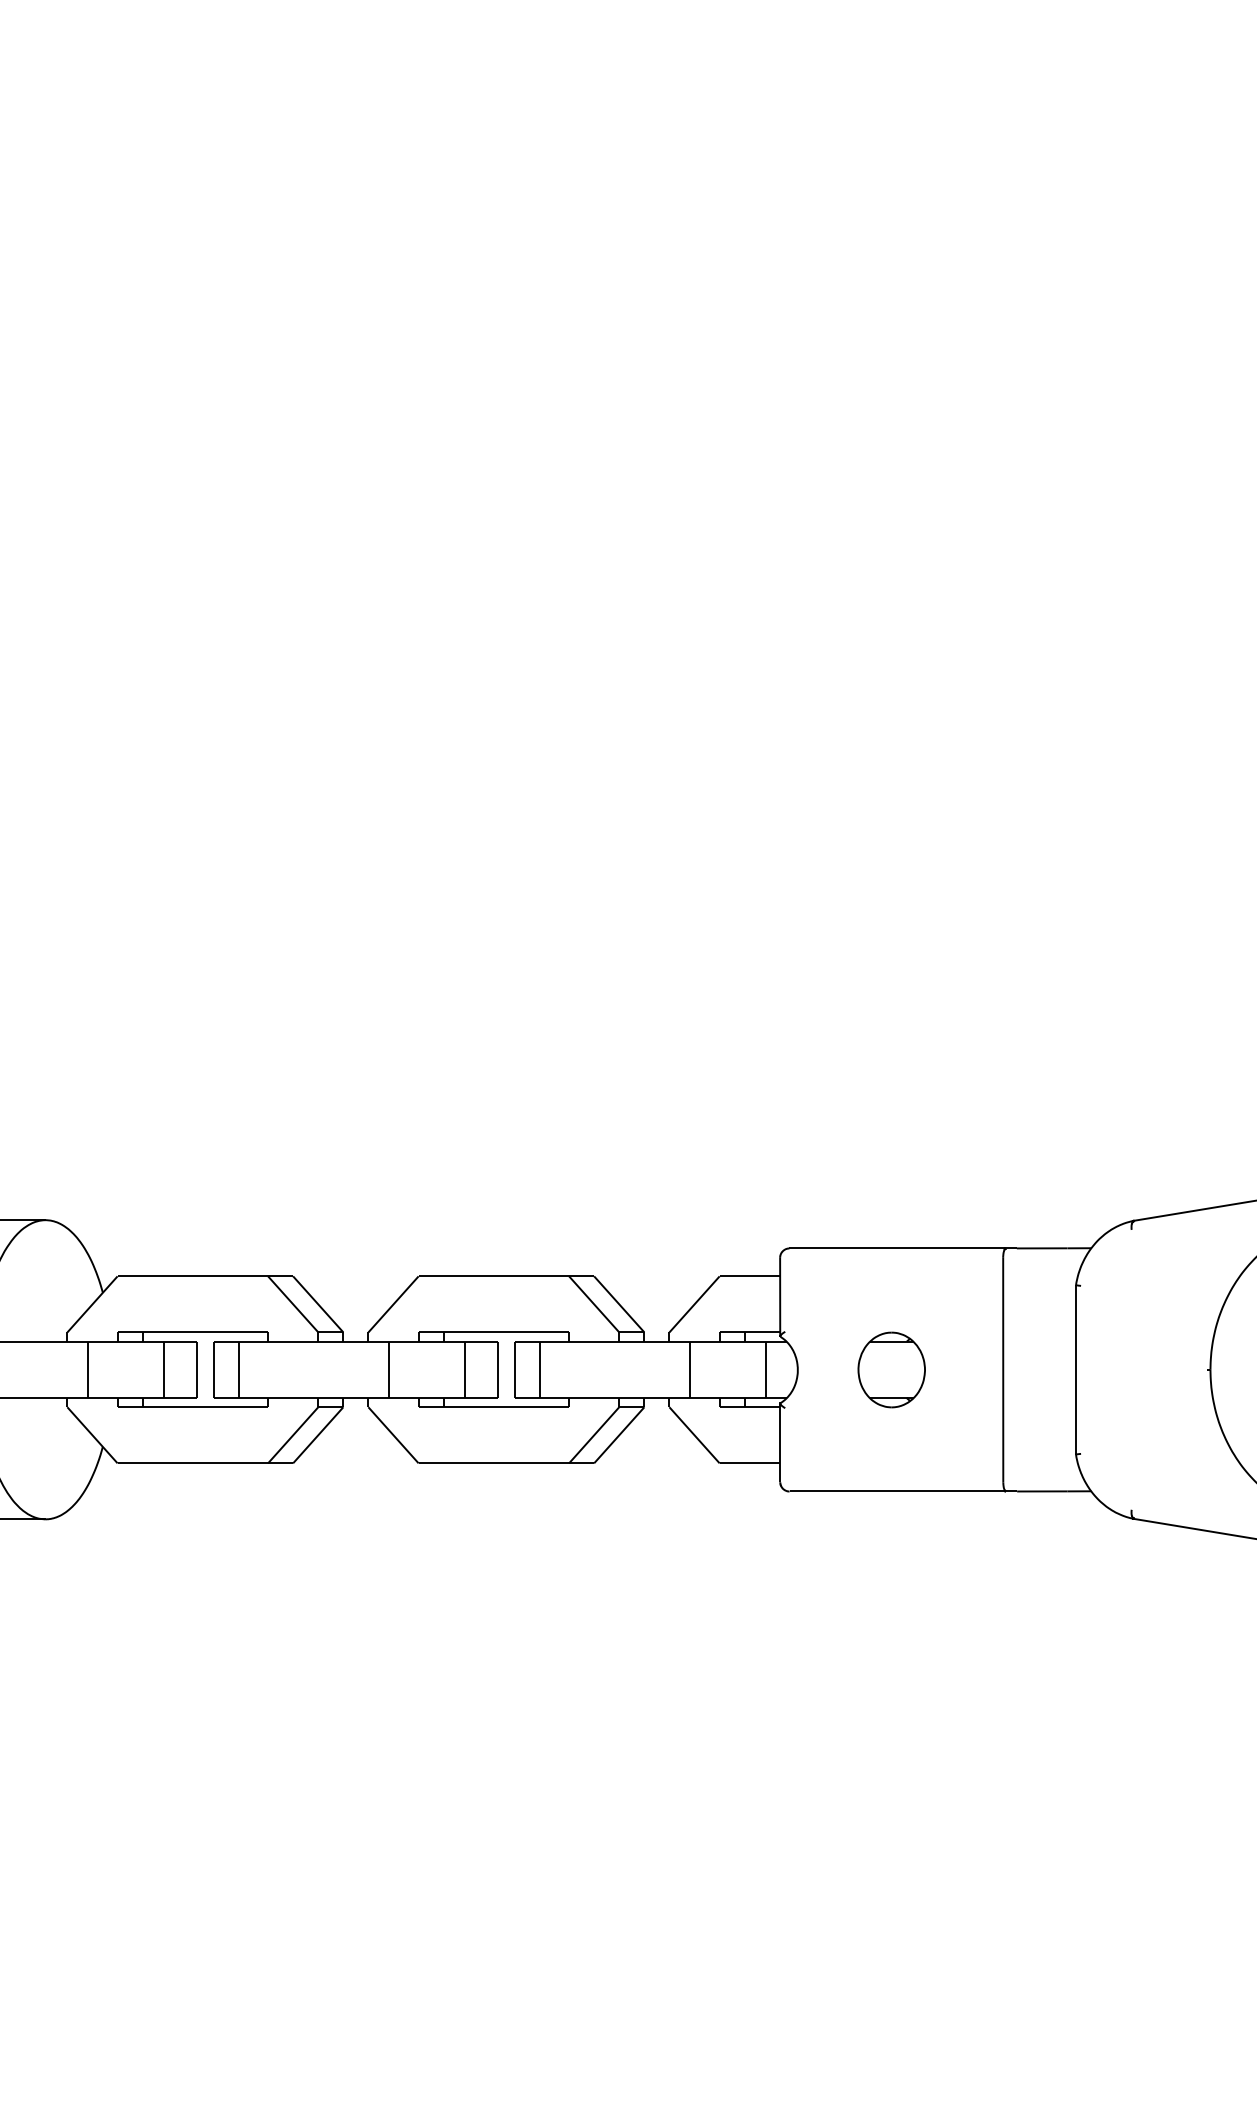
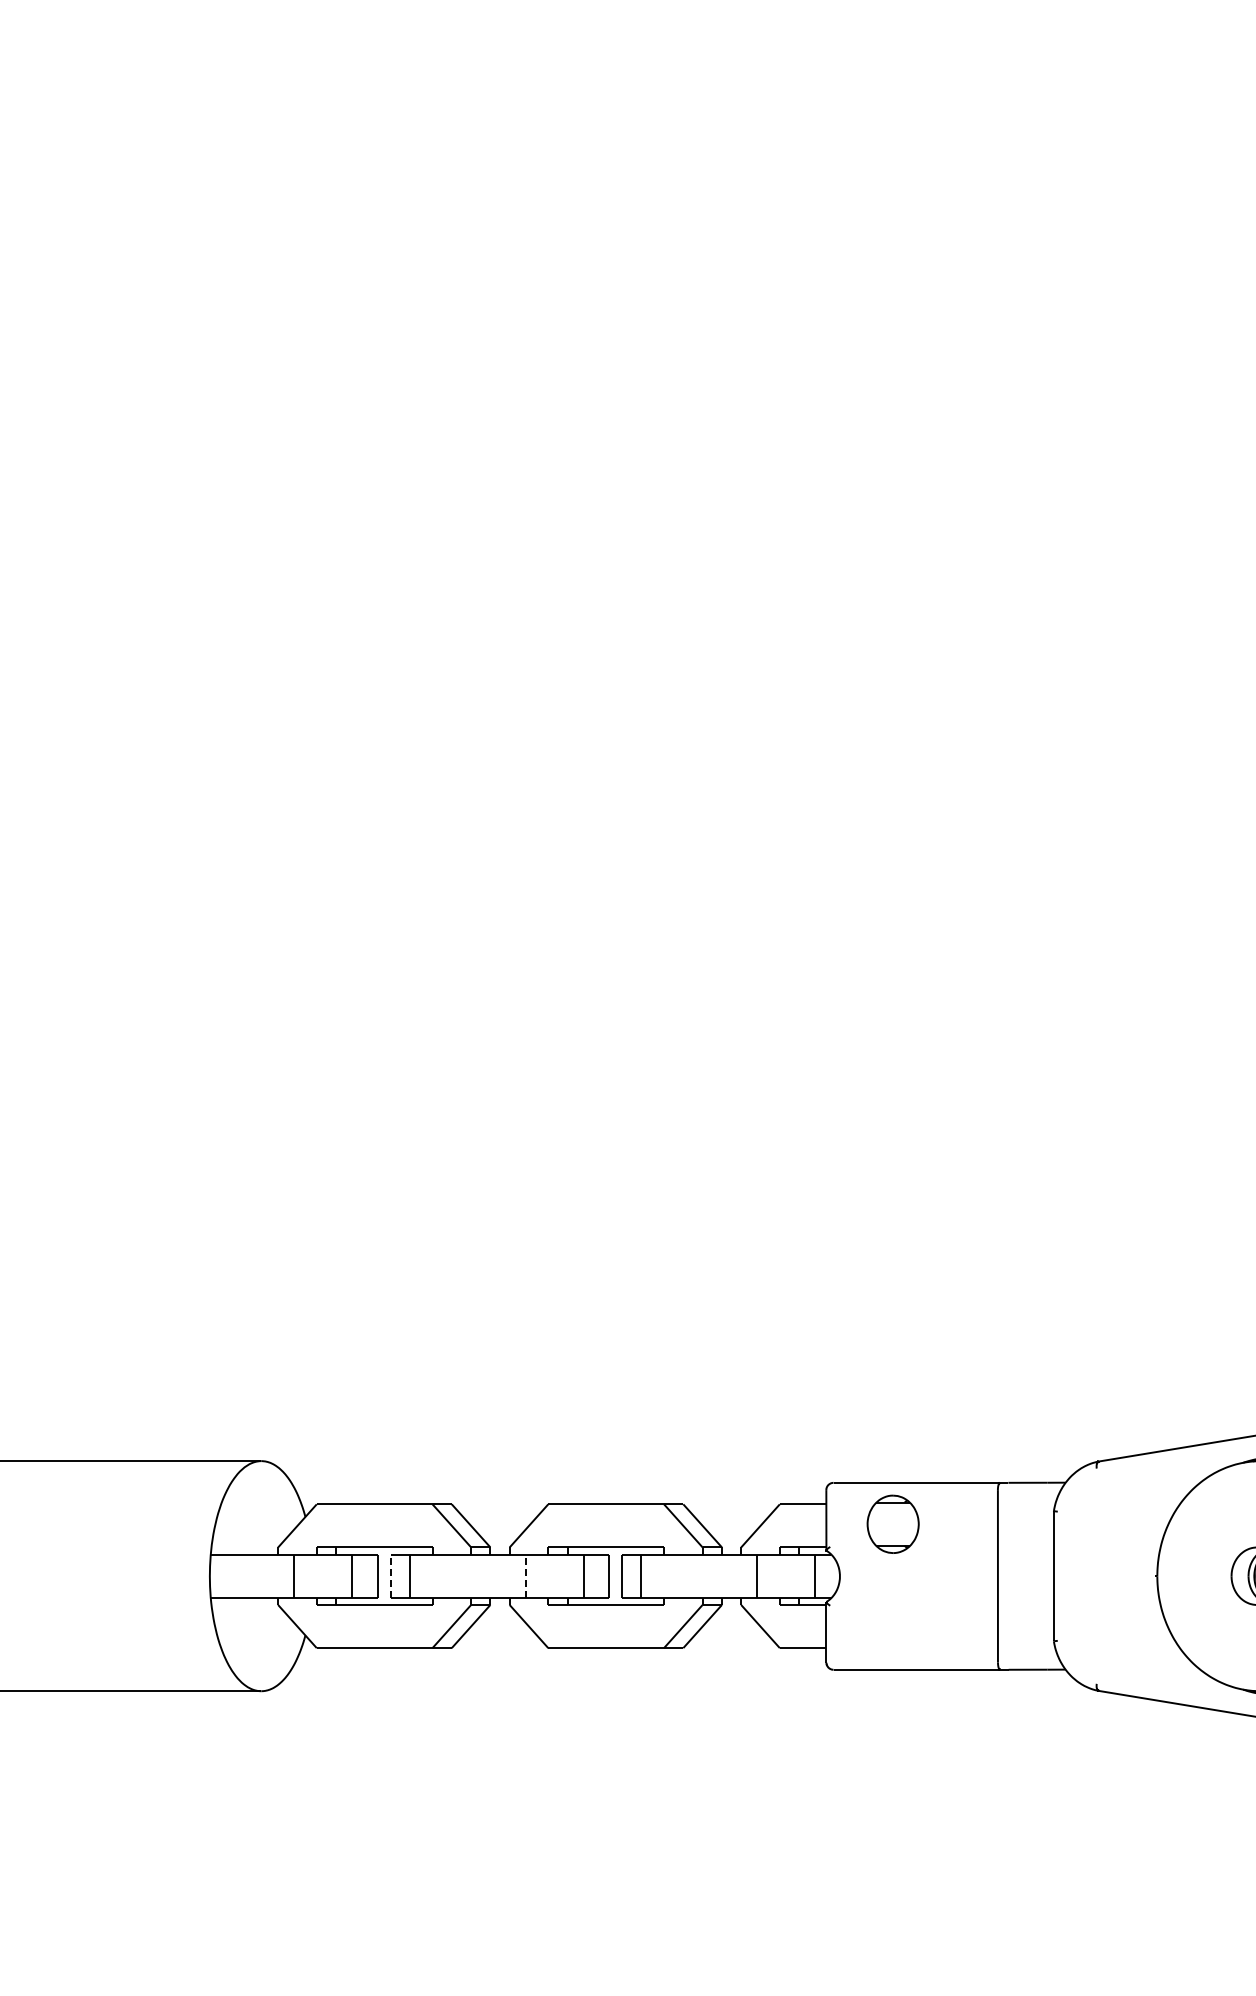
part: (890, 1368) -> (892, 1523), moved
line: (213, 1370) -> (390, 1576), solid -> dashed
line: (388, 1370) -> (525, 1576), solid -> dashed

